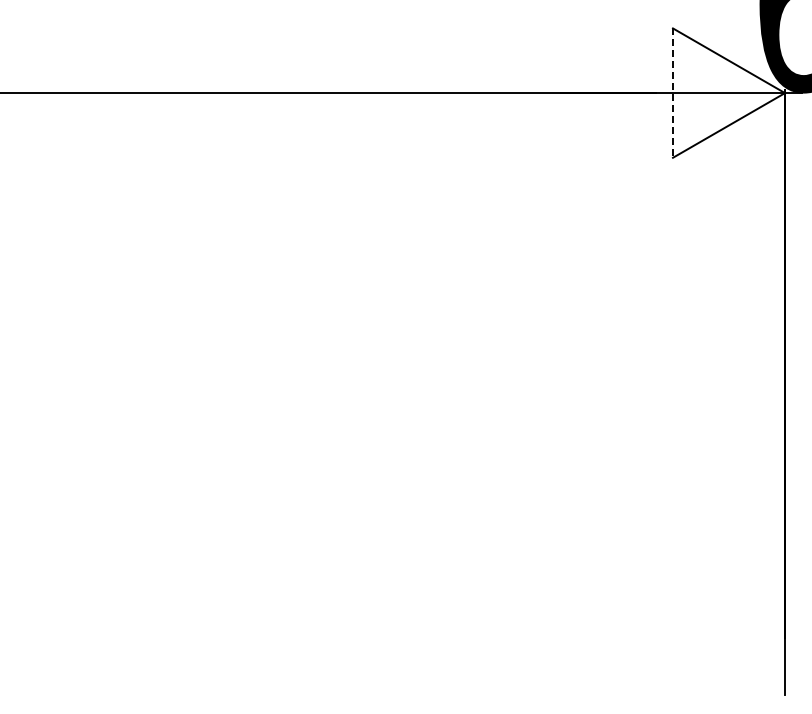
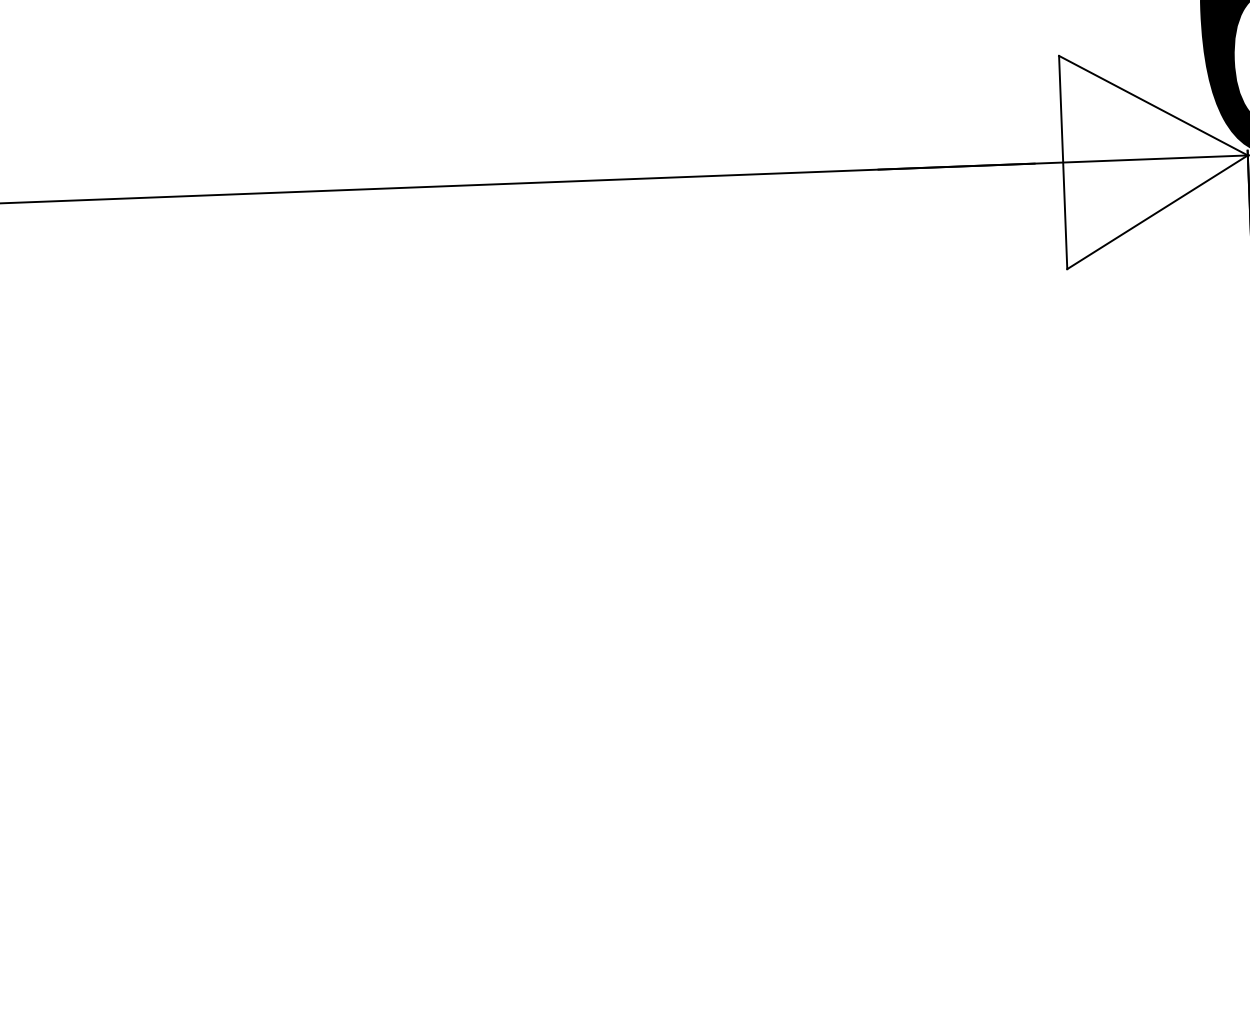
line: (672, 93) -> (1062, 163), dashed -> solid

